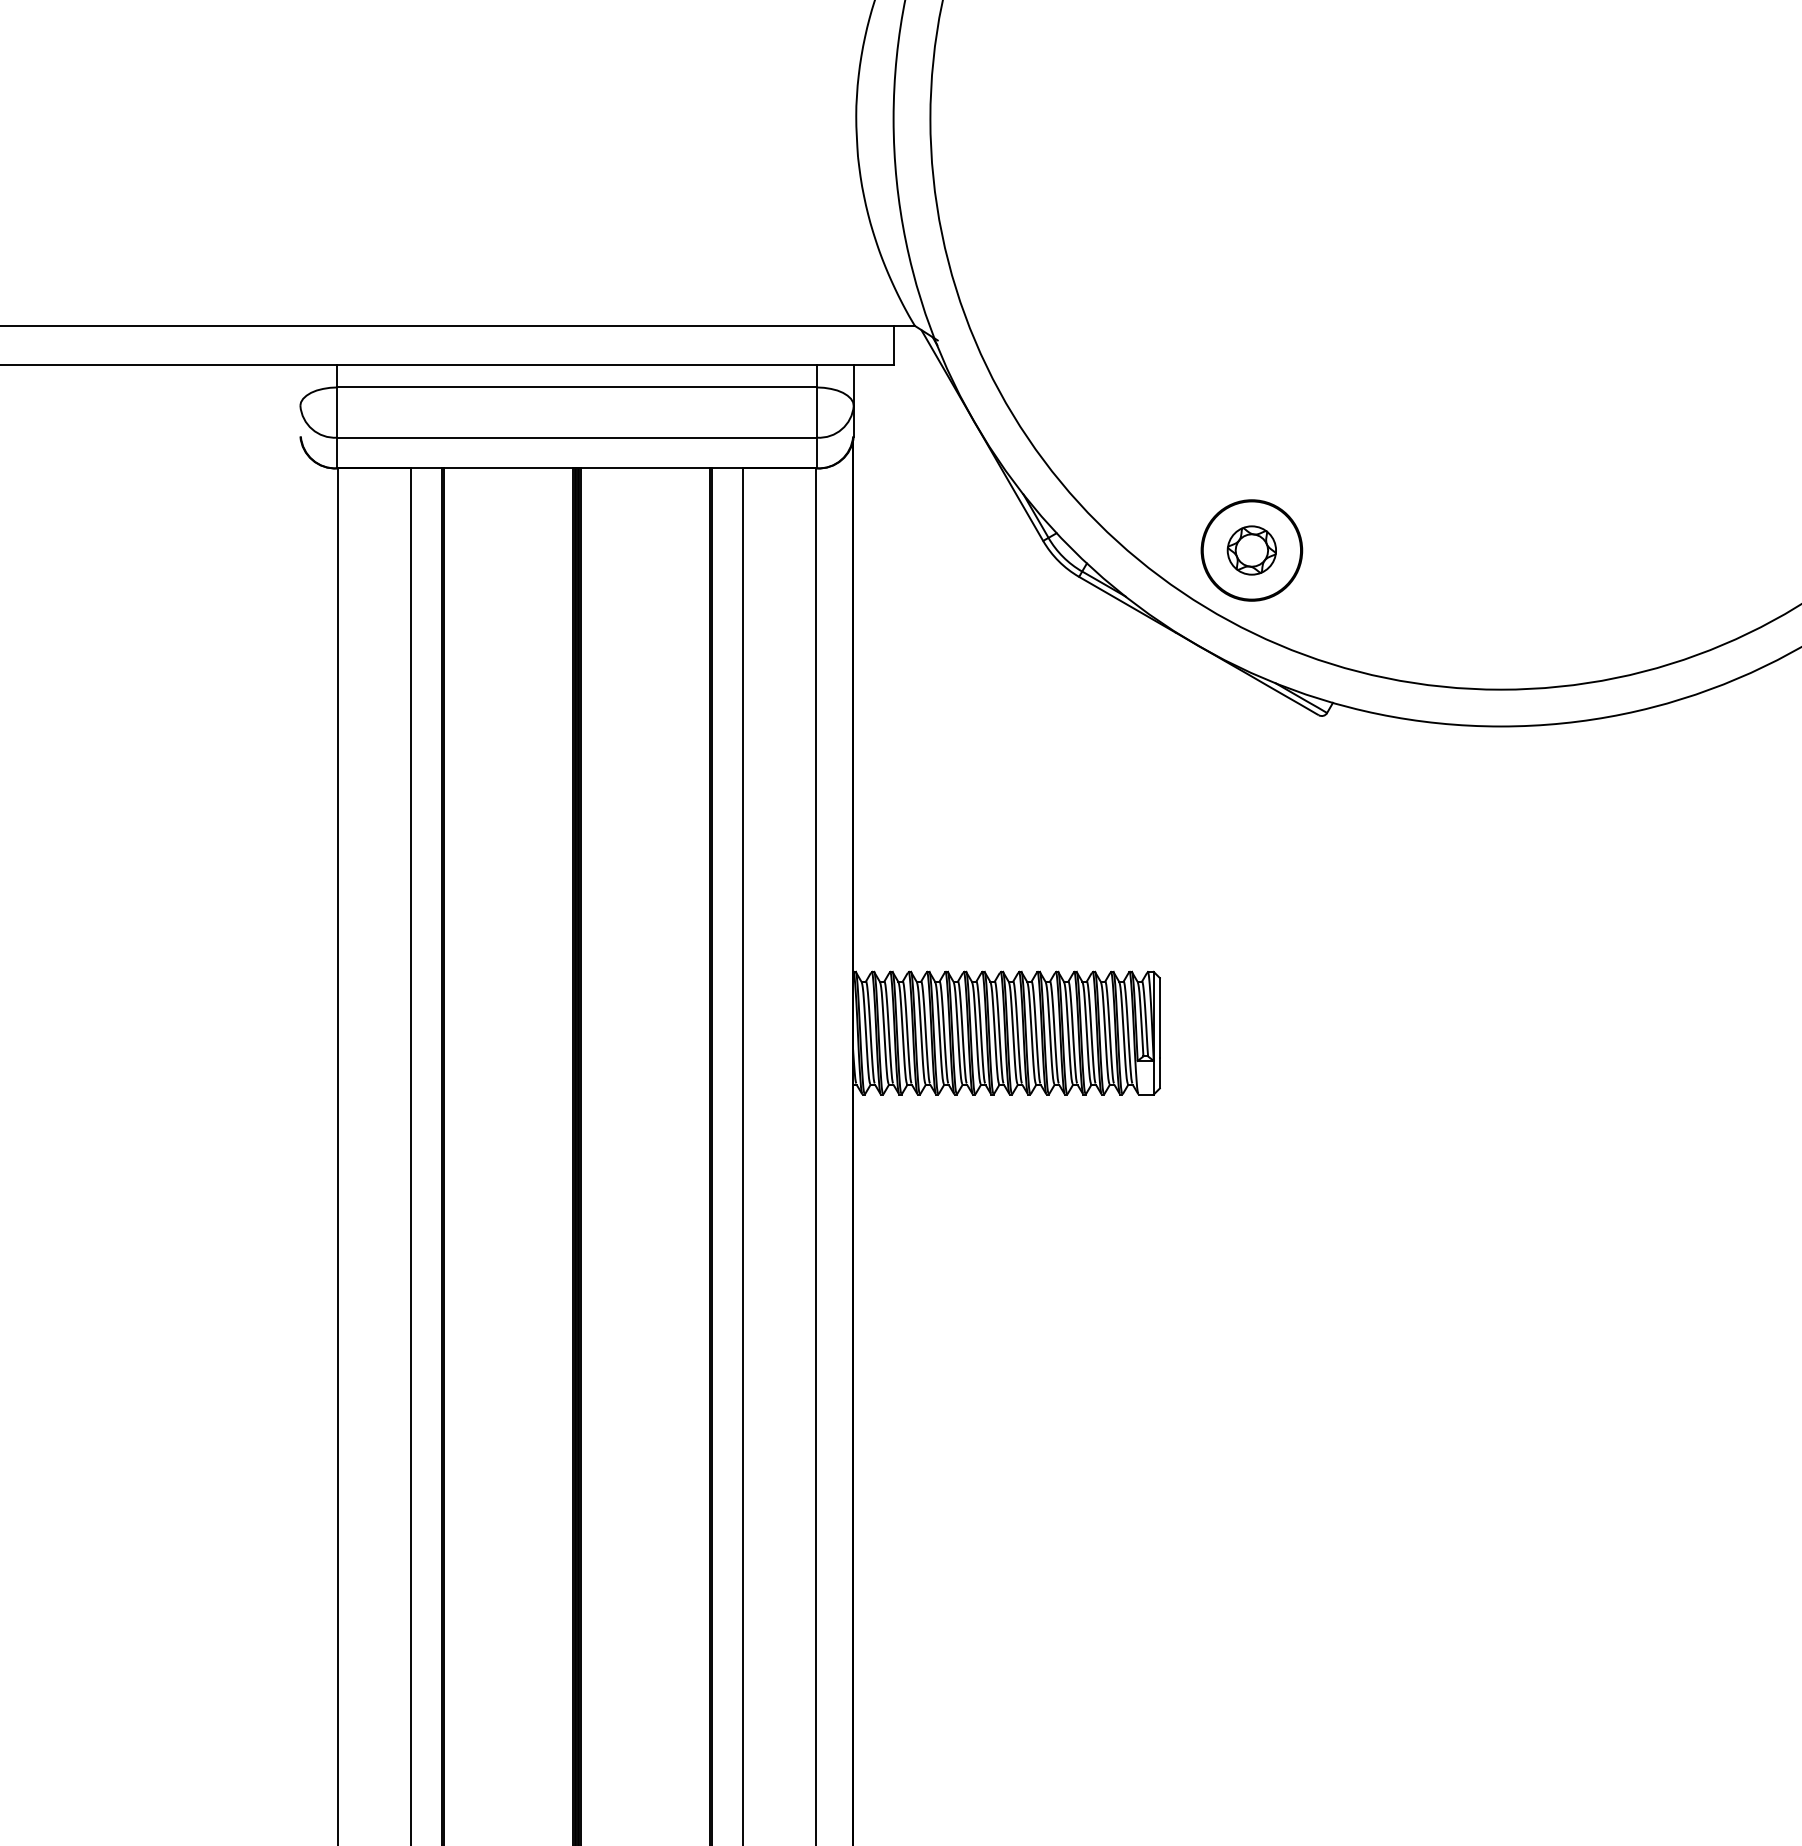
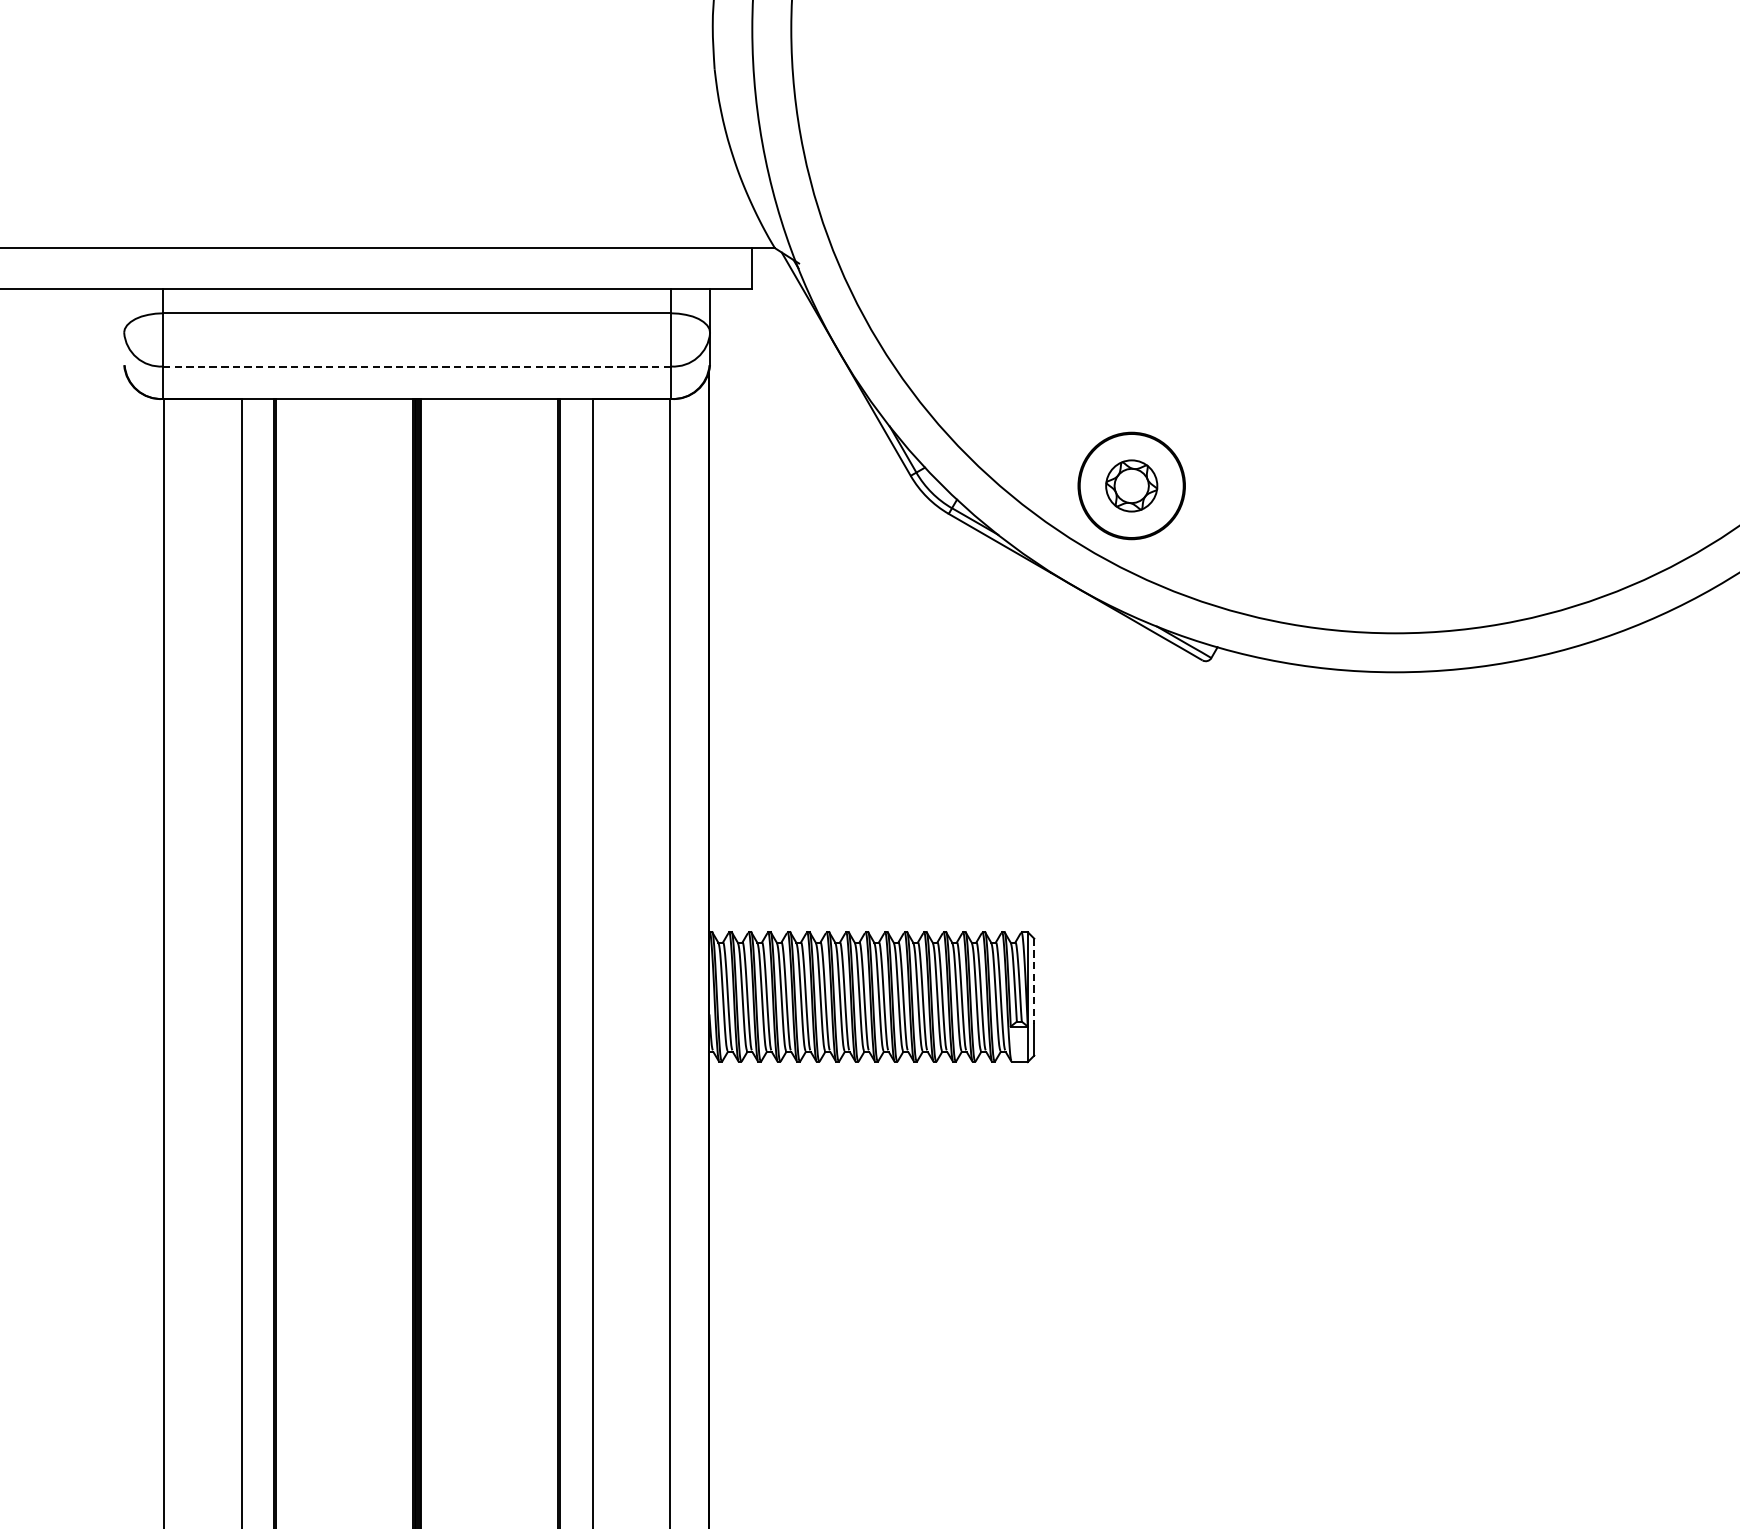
line: (577, 437) -> (417, 366), solid -> dashed
line: (1159, 1018) -> (1033, 981), solid -> dashed

